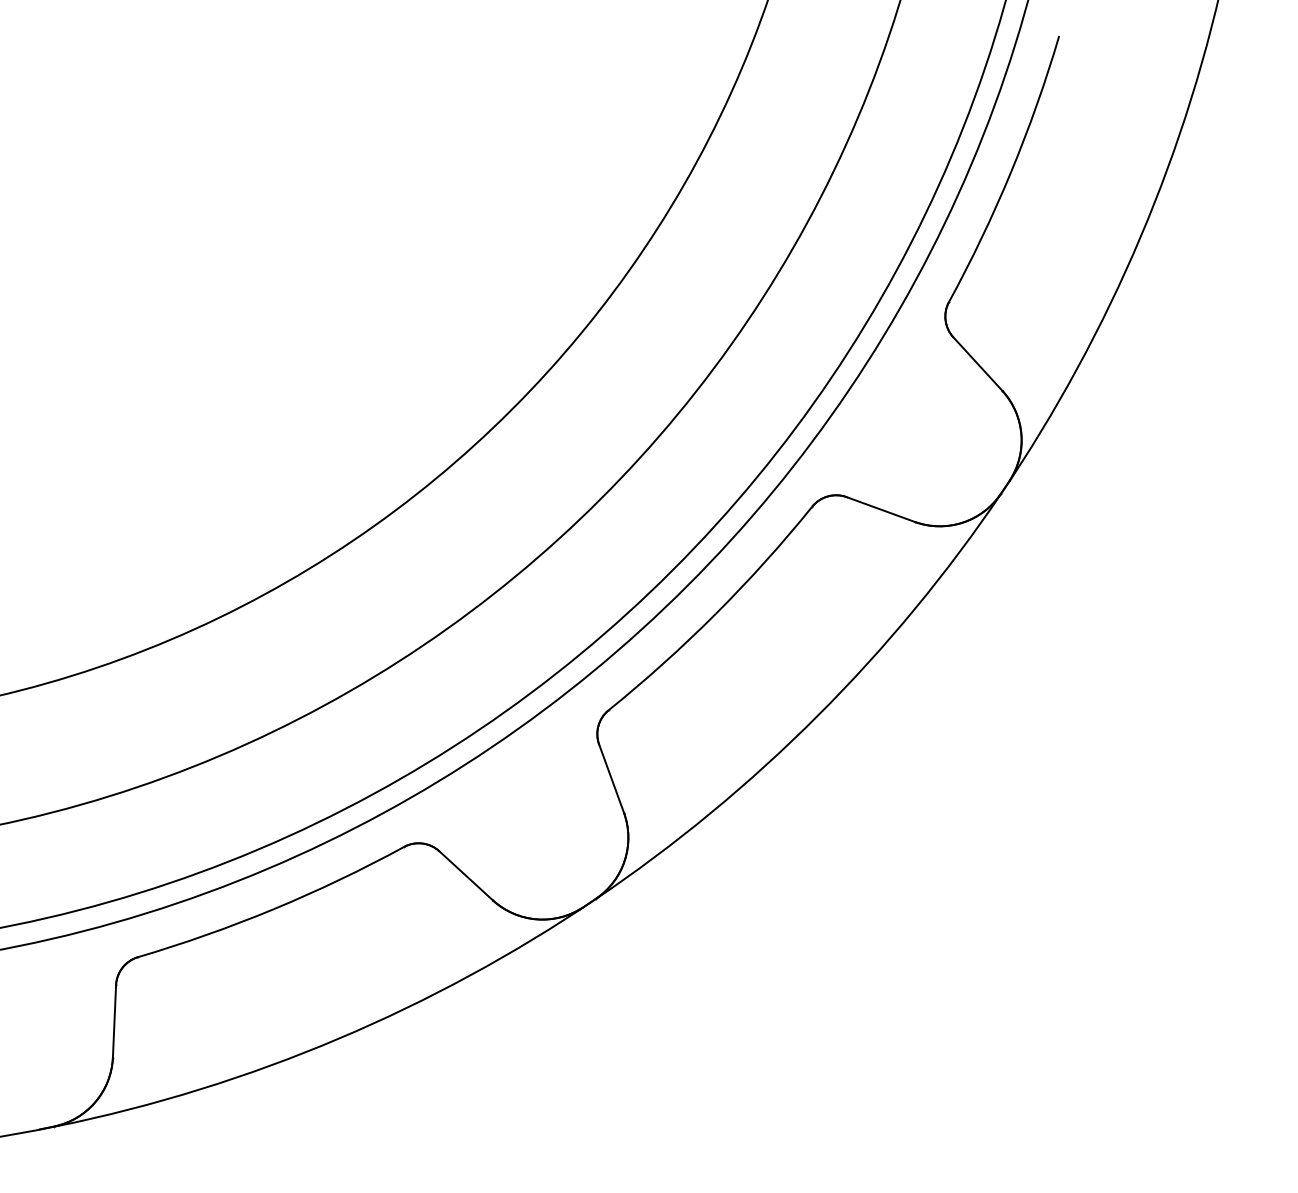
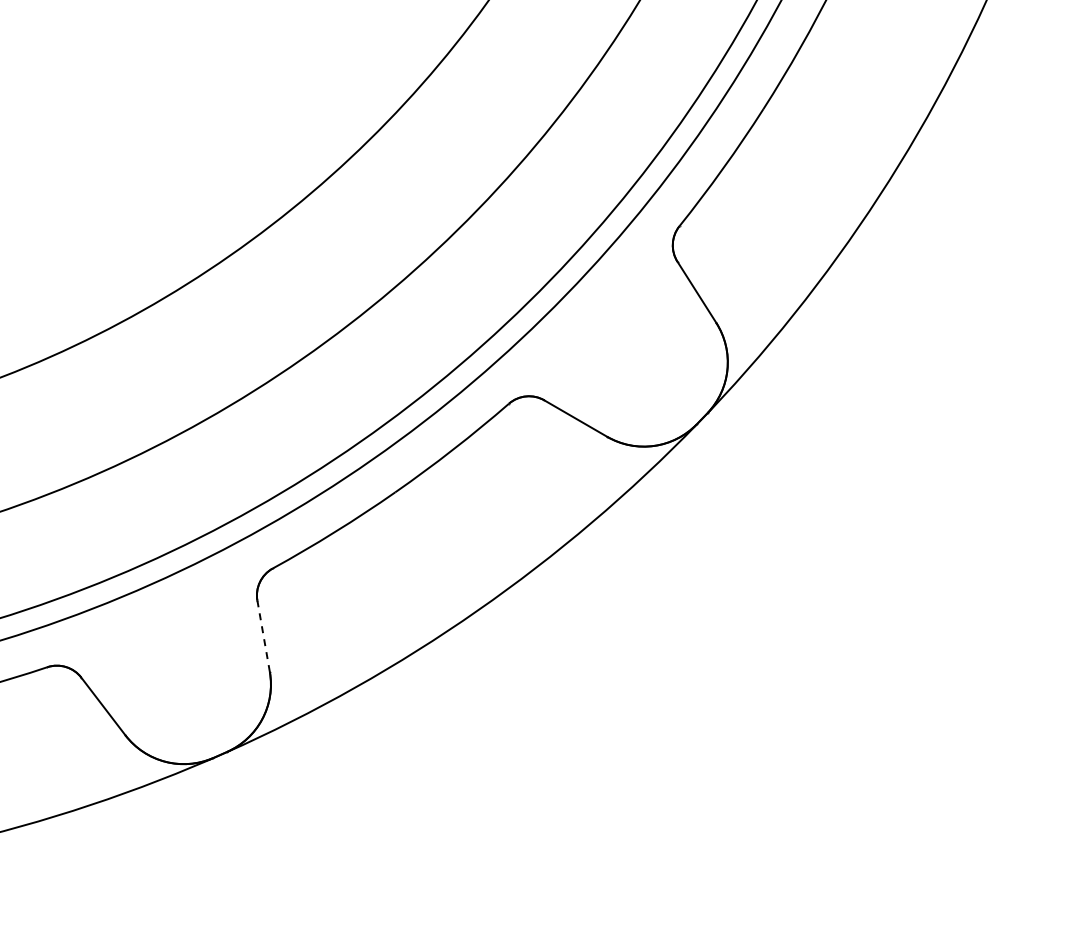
line: (611, 778) -> (263, 636), solid -> dashed

